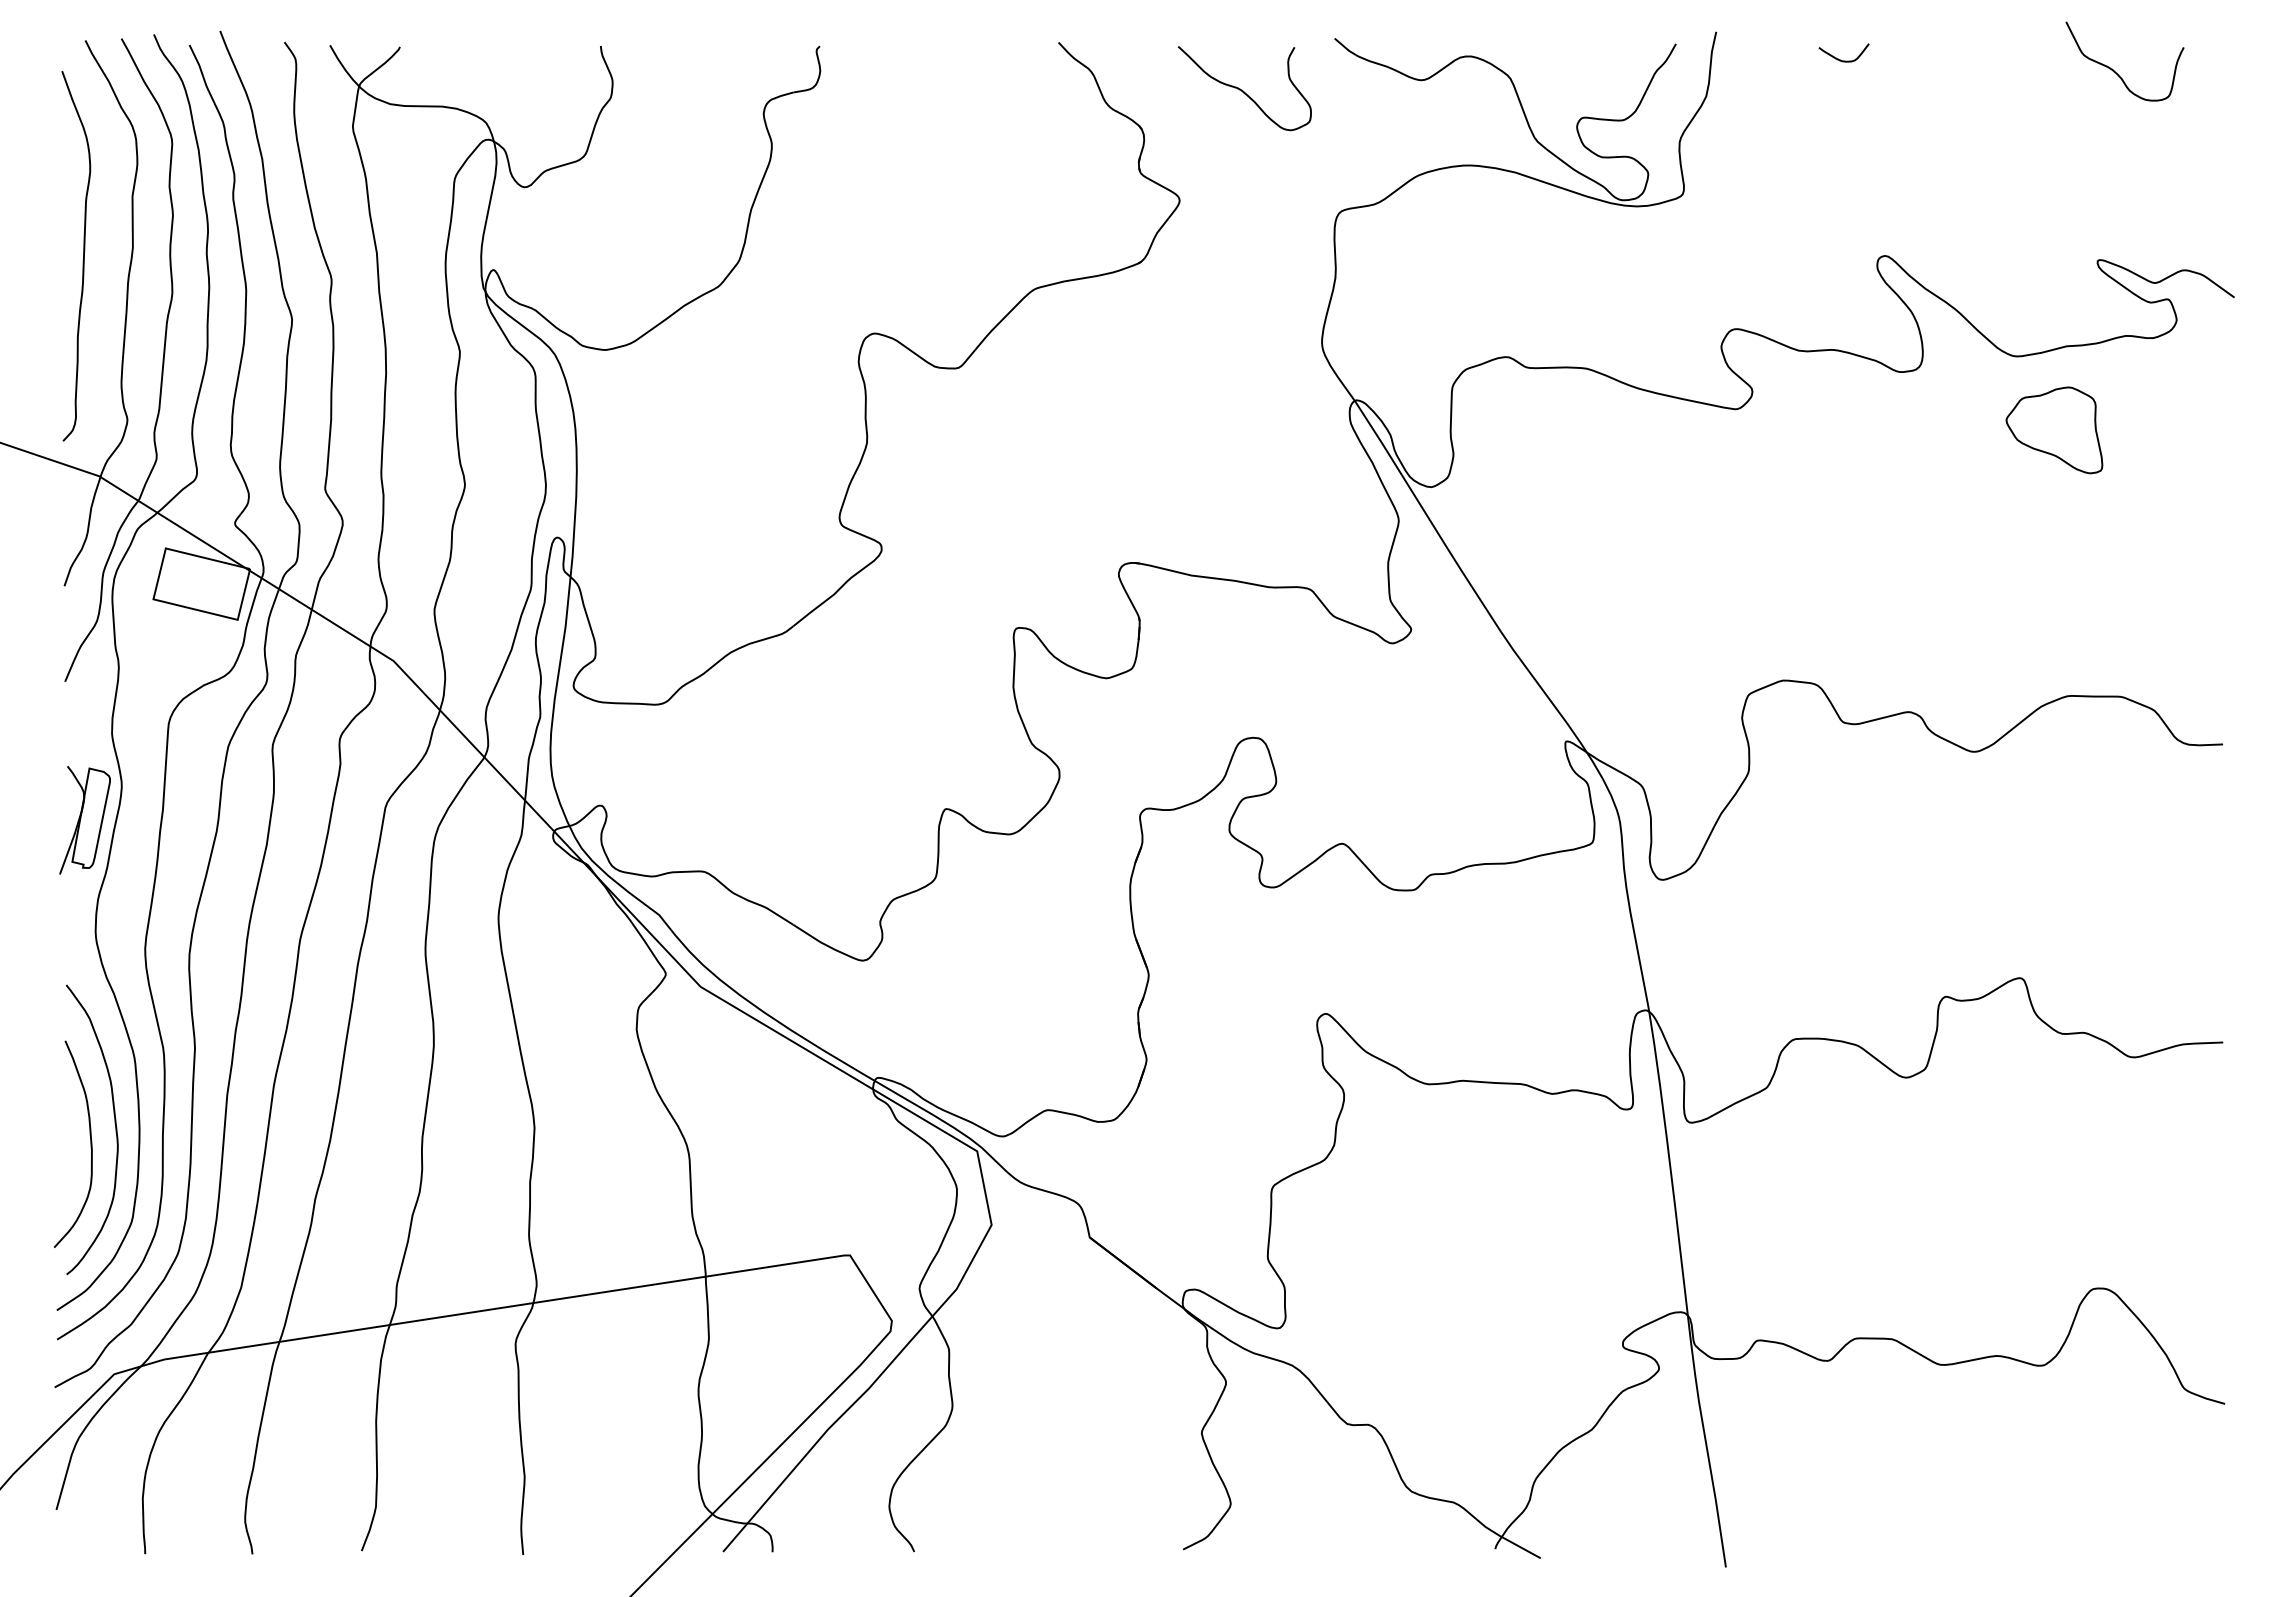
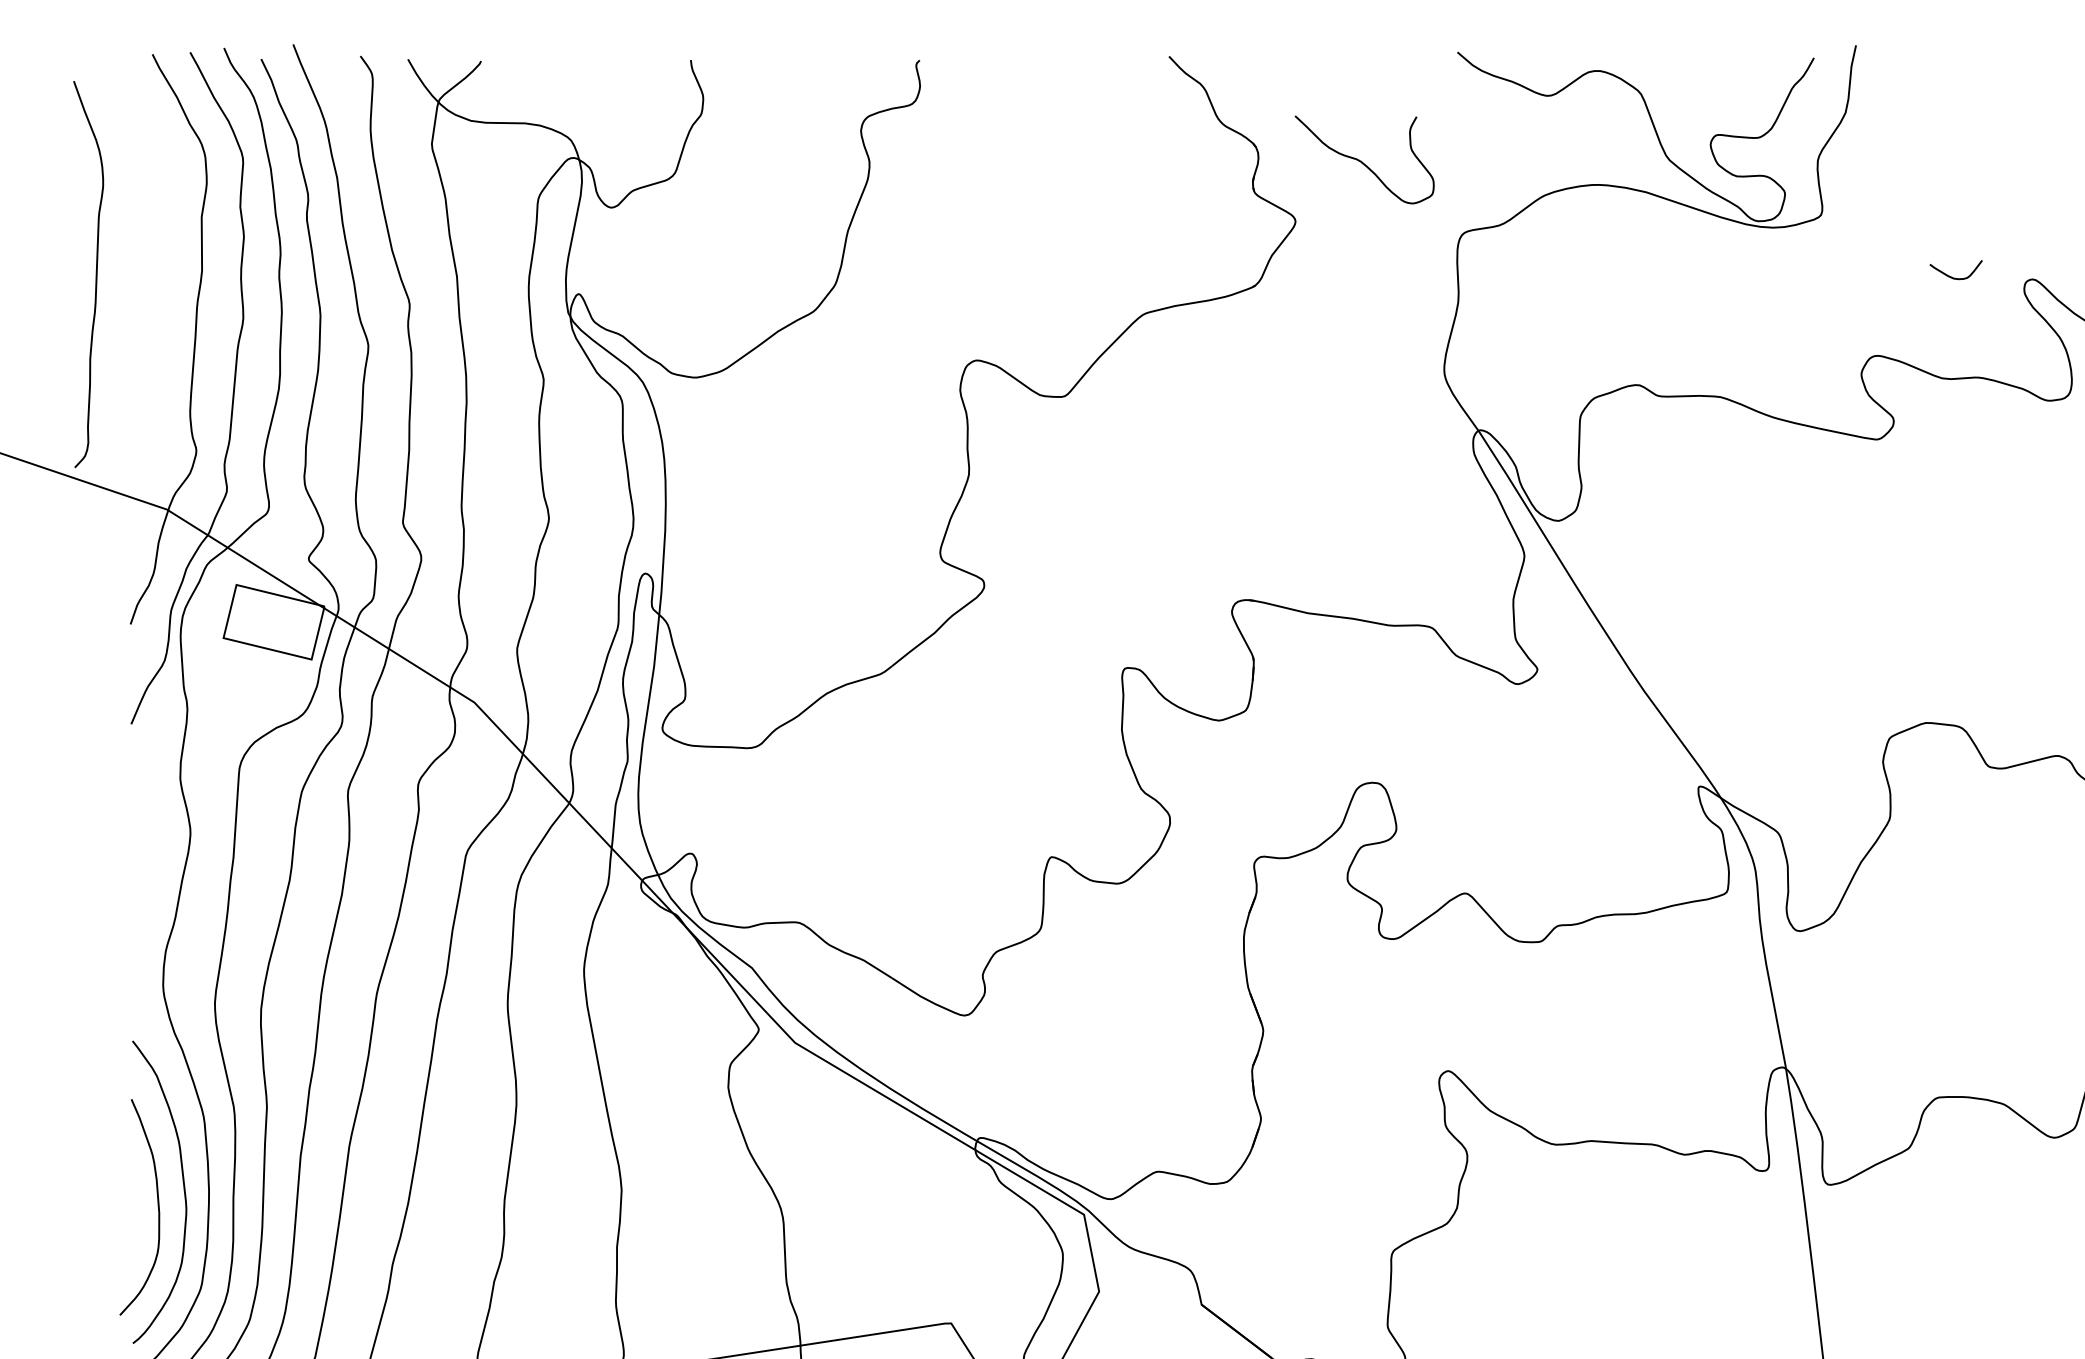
curve: (1840, 59) -> (1952, 276), moved
curve: (1243, 90) -> (1363, 161), moved
curve: (83, 256) -> (96, 274), moved
part: (84, 820) -> (151, 869), removed

